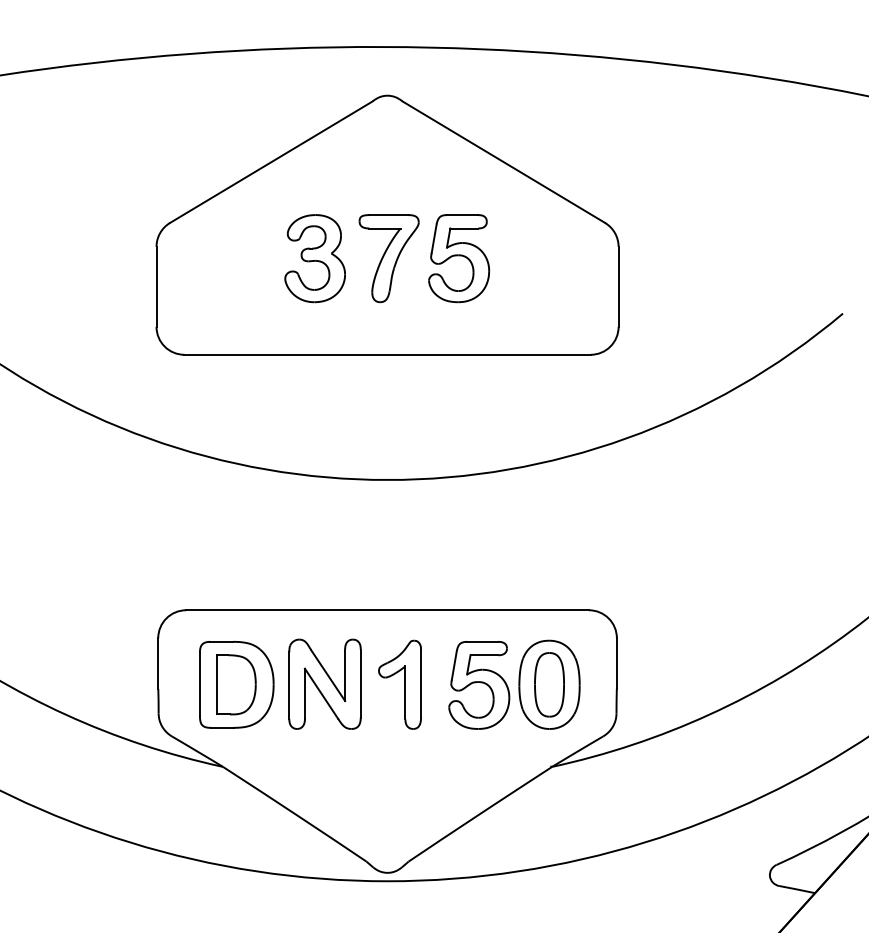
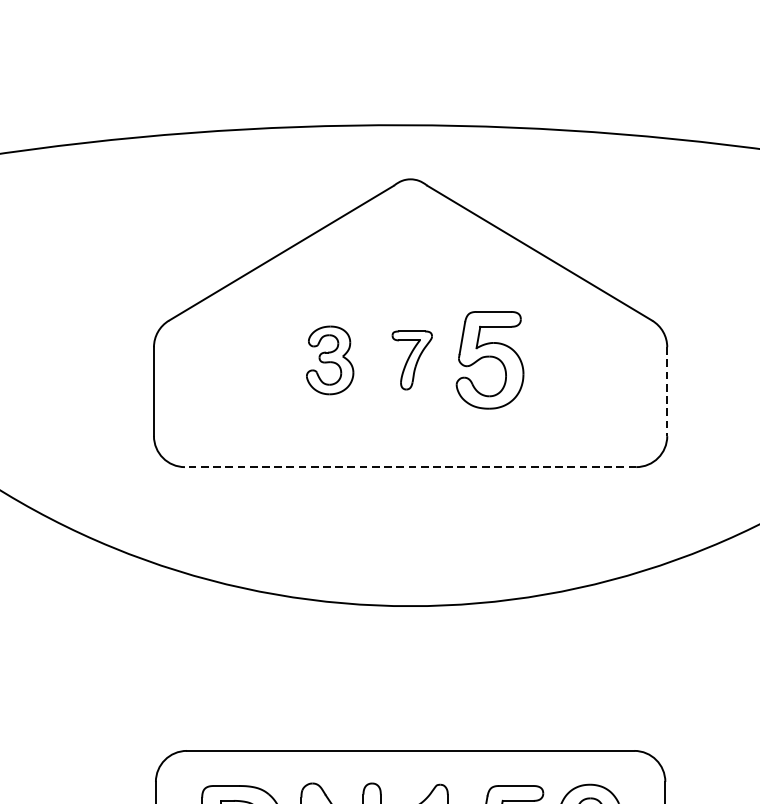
part: (314, 258) -> (329, 360), size x0.7
part: (388, 258) -> (411, 360), size x0.6
line: (618, 287) -> (667, 392), solid -> dashed
line: (387, 354) -> (410, 466), solid -> dashed

